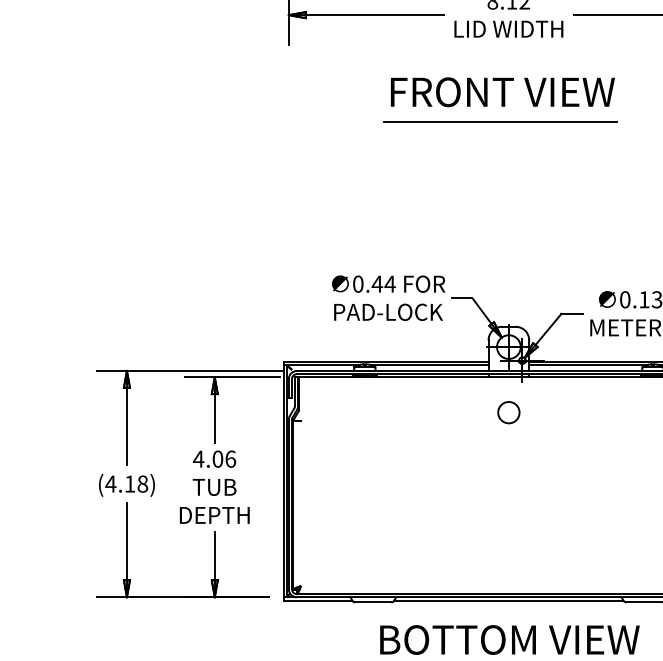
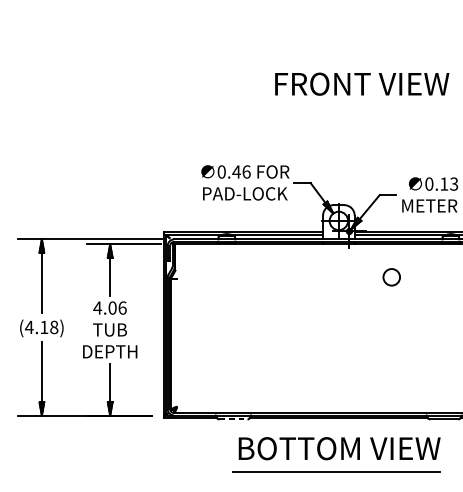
text: (502, 92) -> (361, 84), moved
line: (500, 121) -> (332, 45), removed
text: (389, 283) -> (246, 171), 0.44 -> 0.46
circle: (508, 412) -> (391, 277), moved
line: (373, 602) -> (233, 419), solid -> dashed

